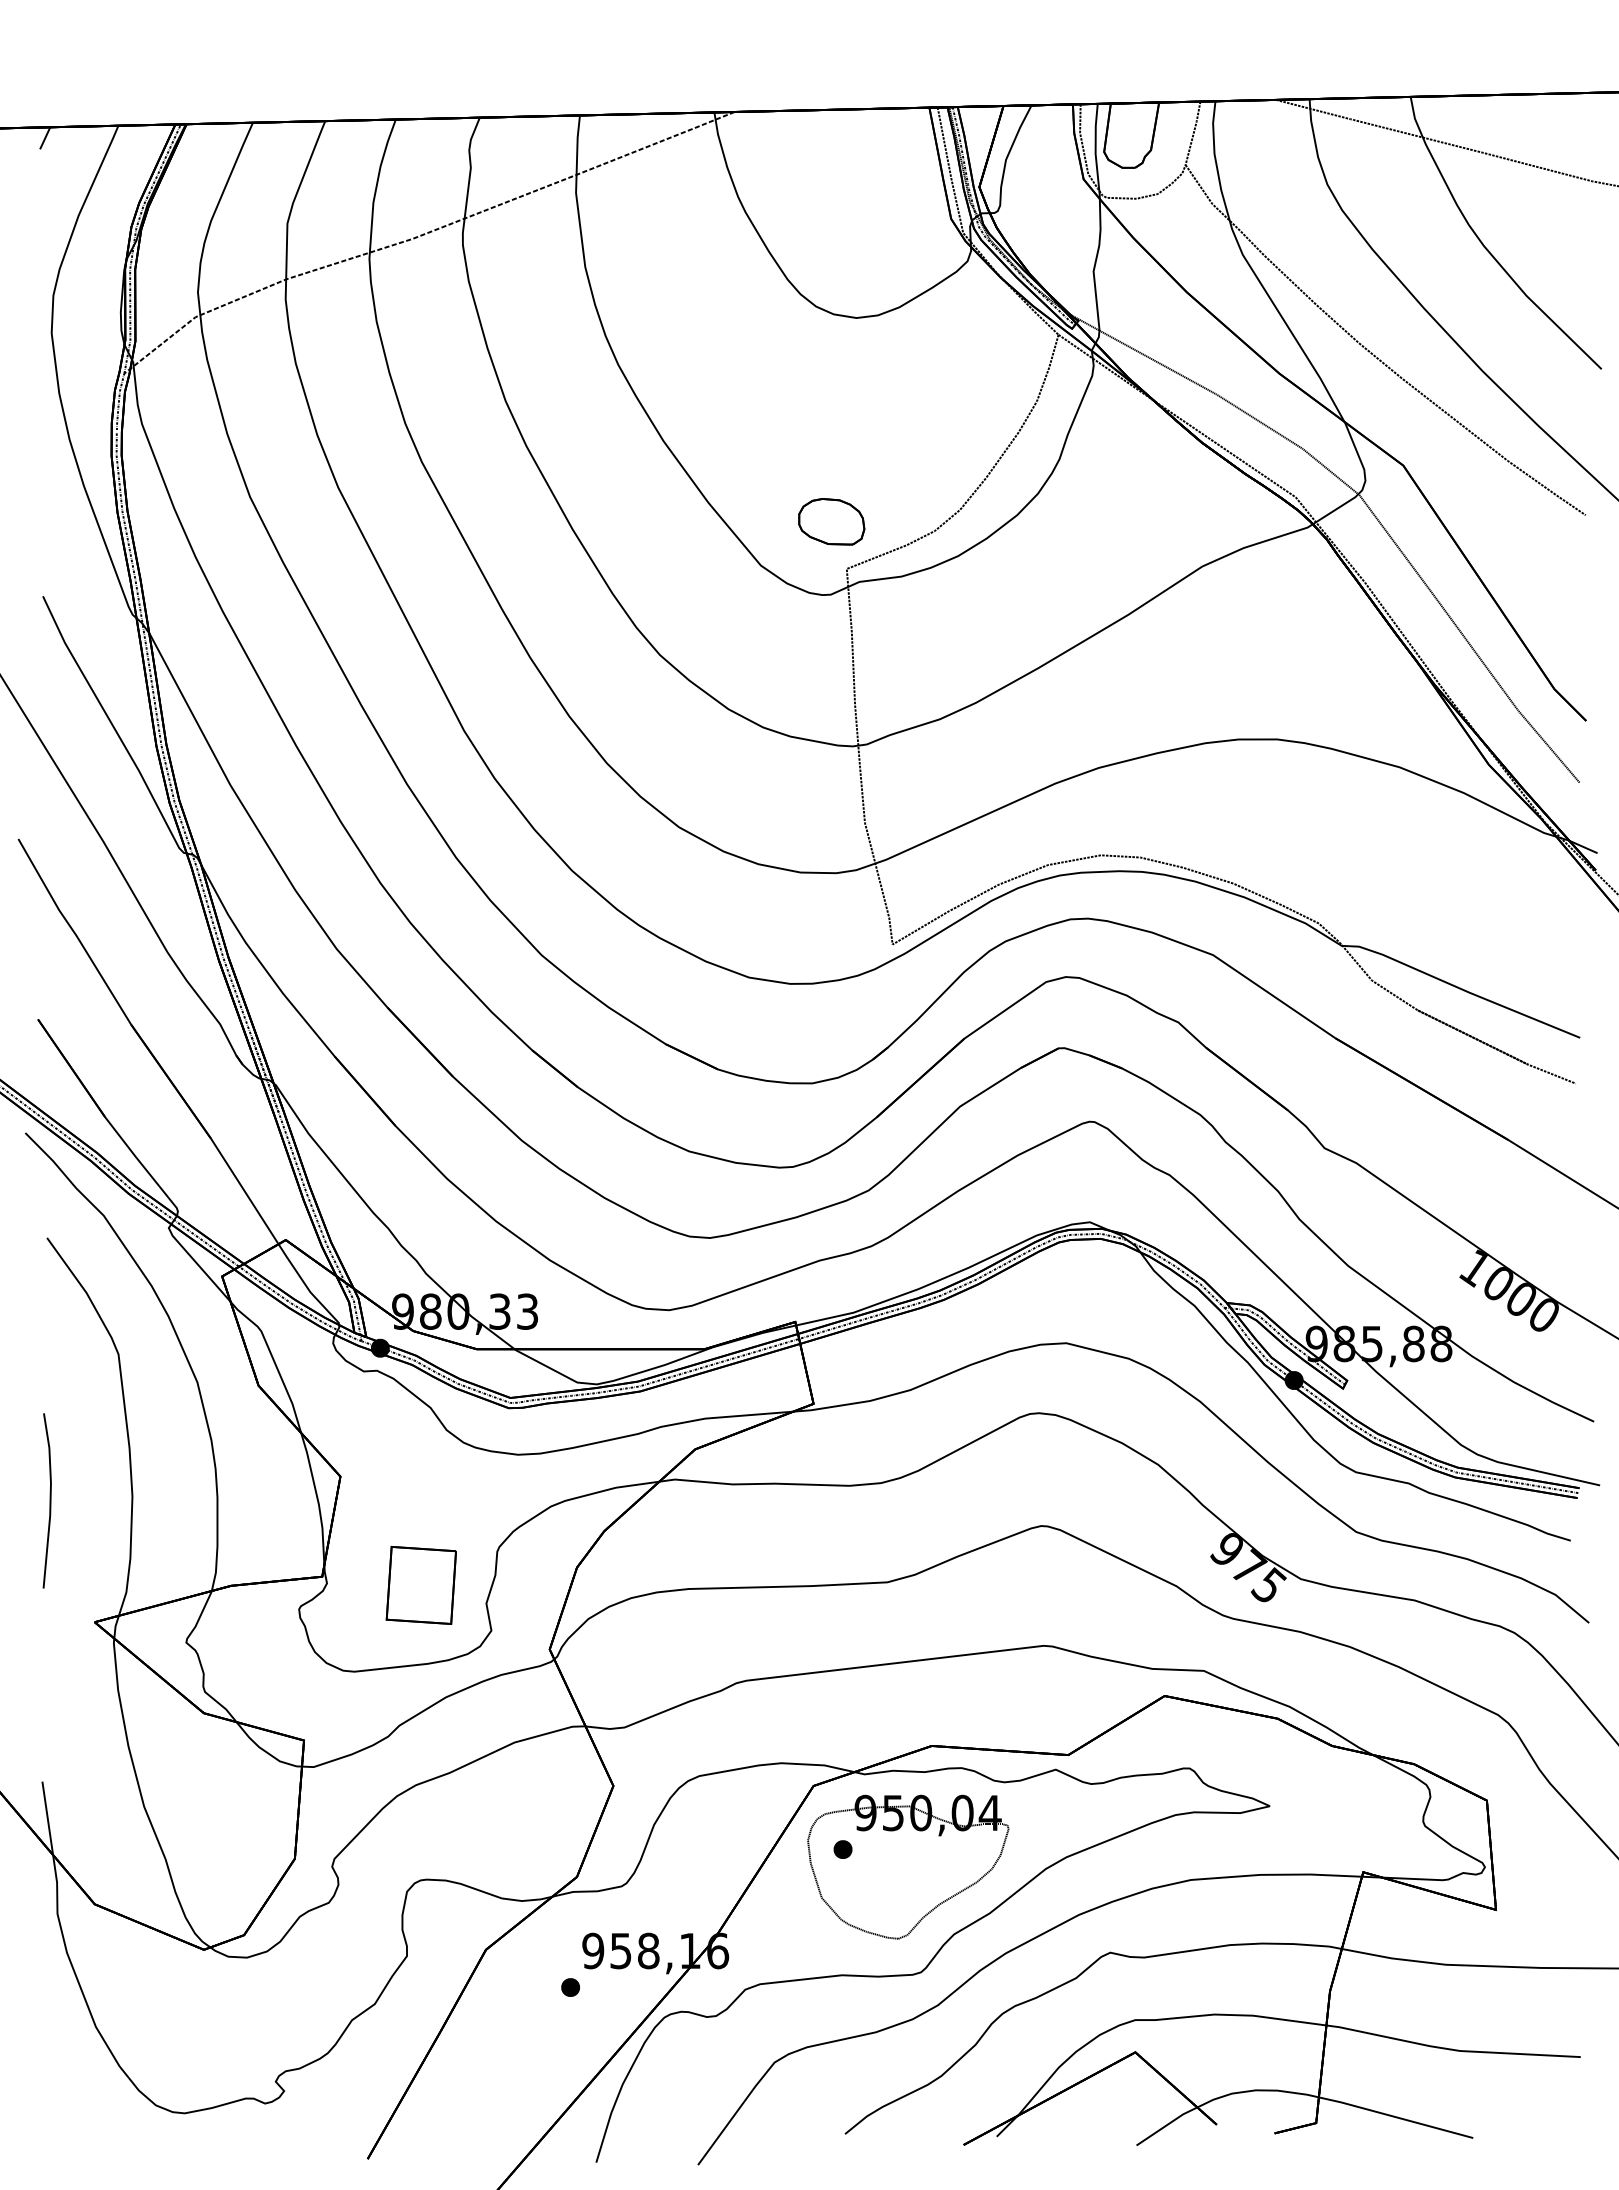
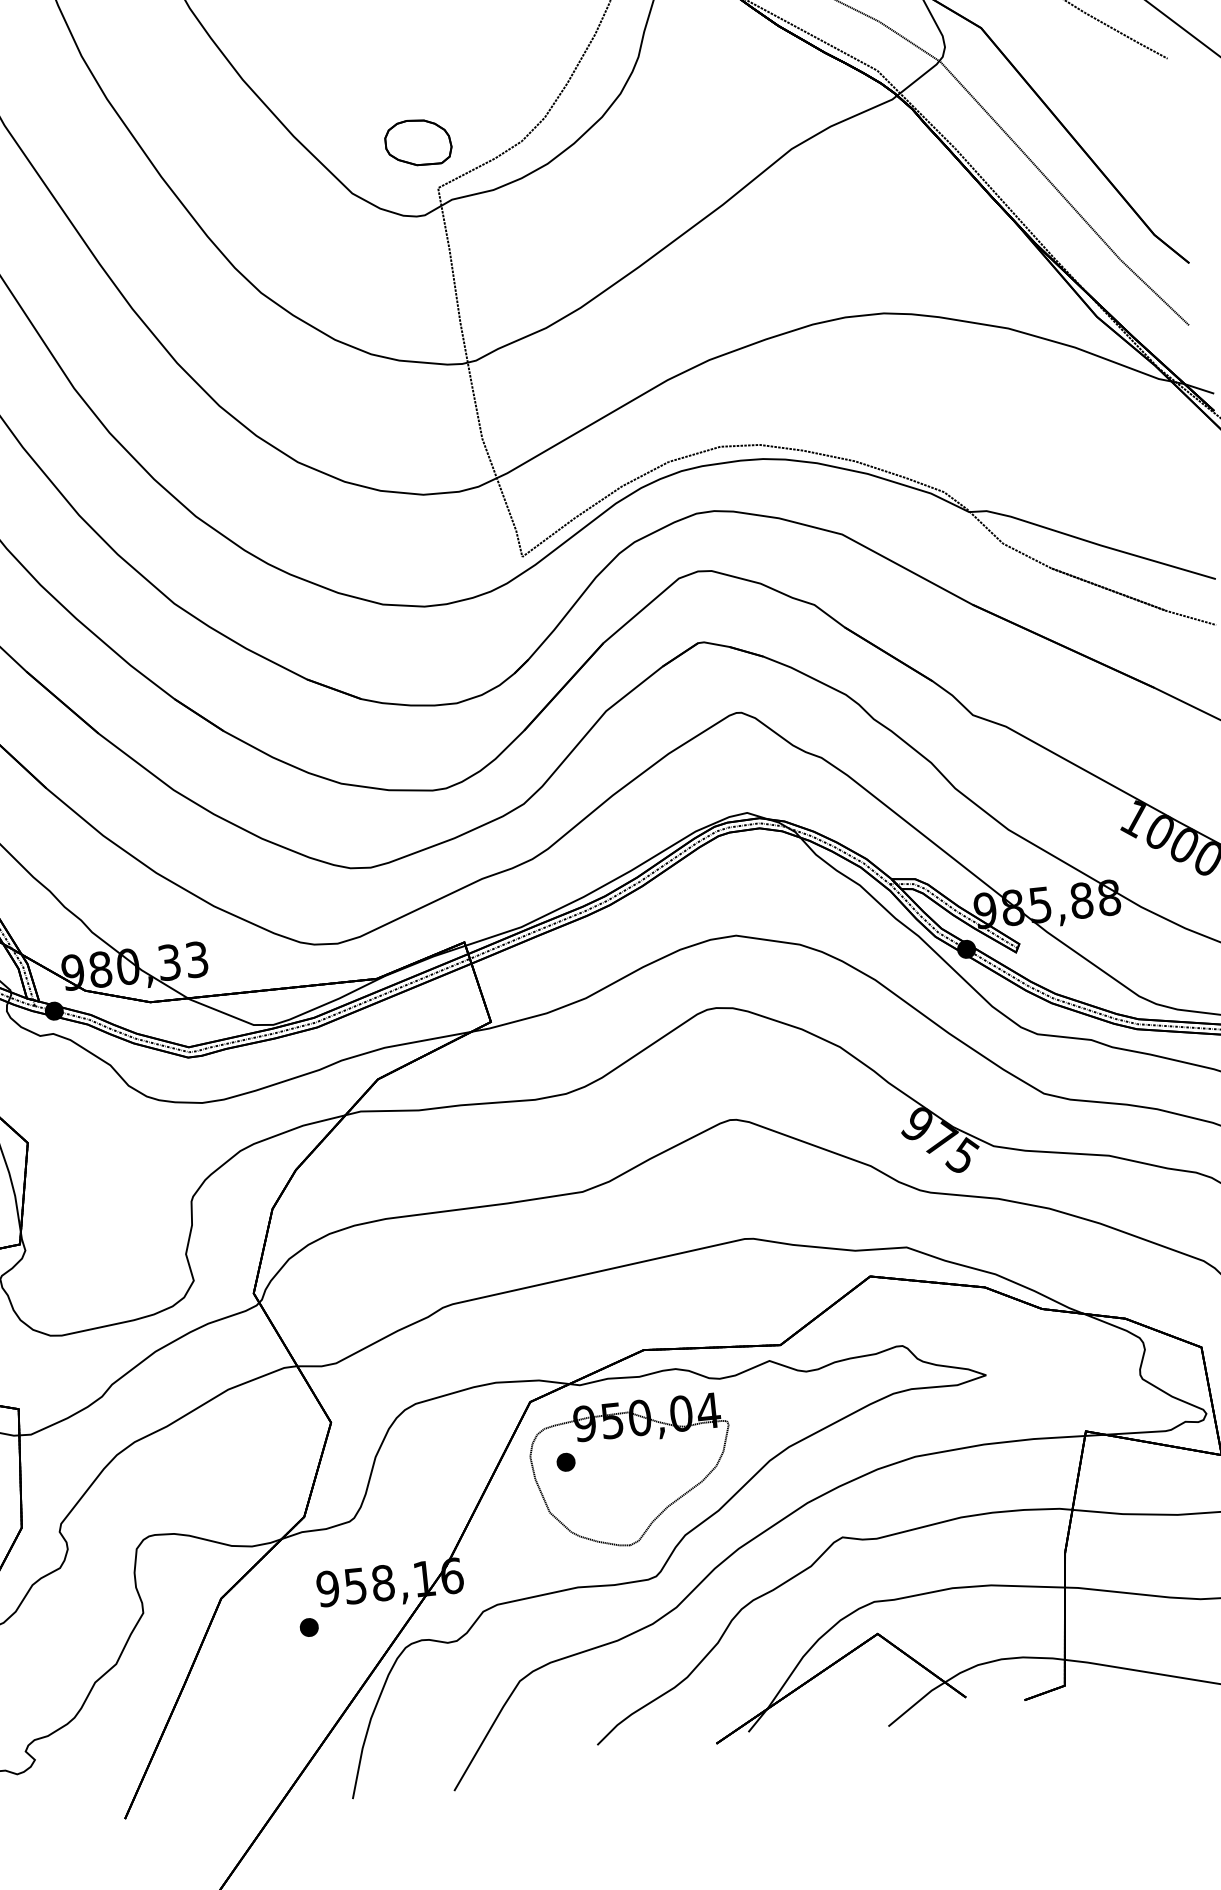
part: (420, 1584) -> (118, 1242), removed

